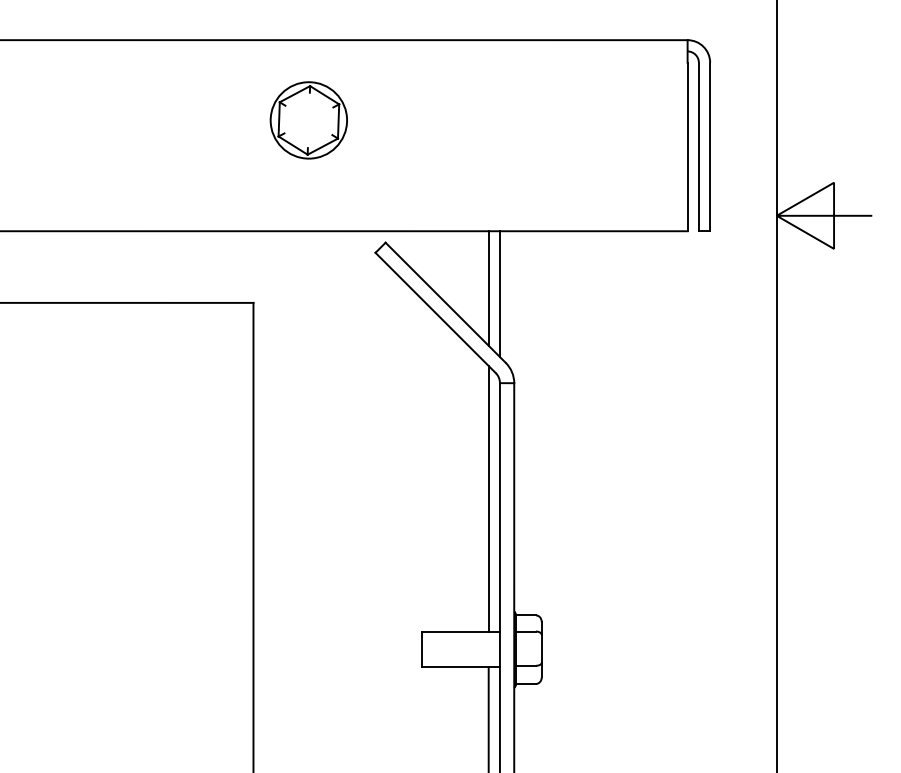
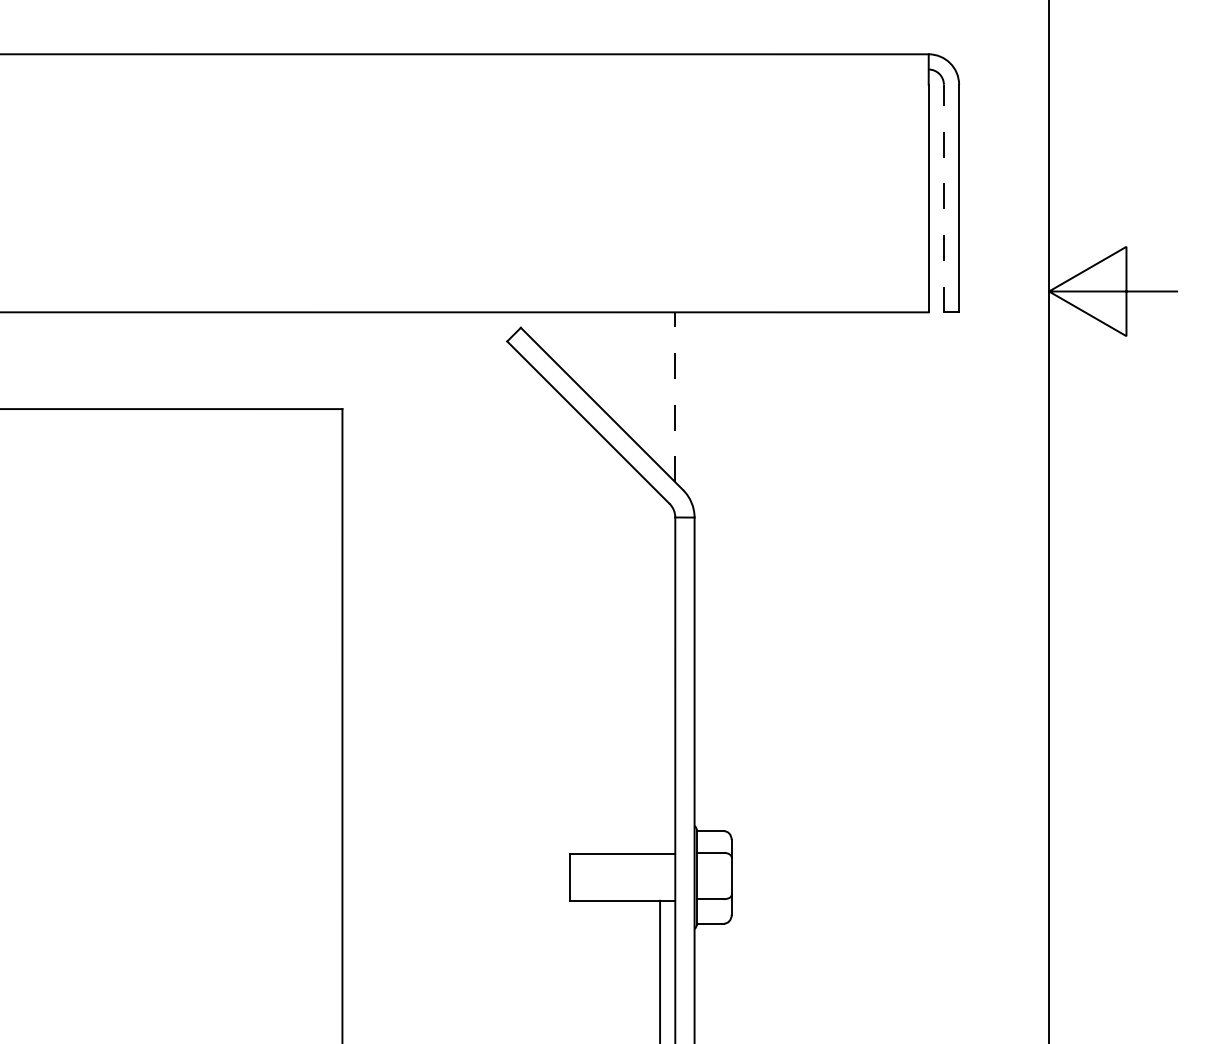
part: (308, 120) -> (416, 162), removed
line: (698, 146) -> (943, 198), solid -> dashed
line: (489, 288) -> (660, 389), removed
line: (500, 294) -> (675, 397), solid -> dashed
line: (489, 499) -> (660, 674), removed

